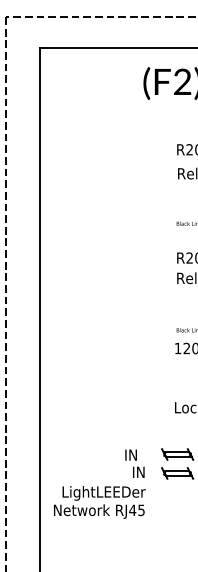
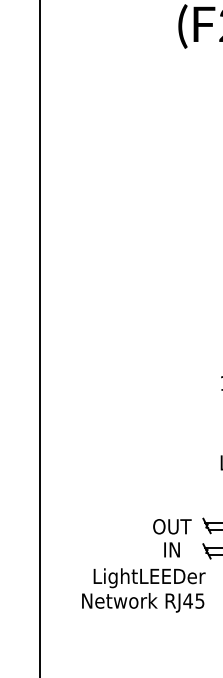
text: (138, 454) -> (171, 525), IN -> OUT
text: (99, 502) -> (143, 590), moved

